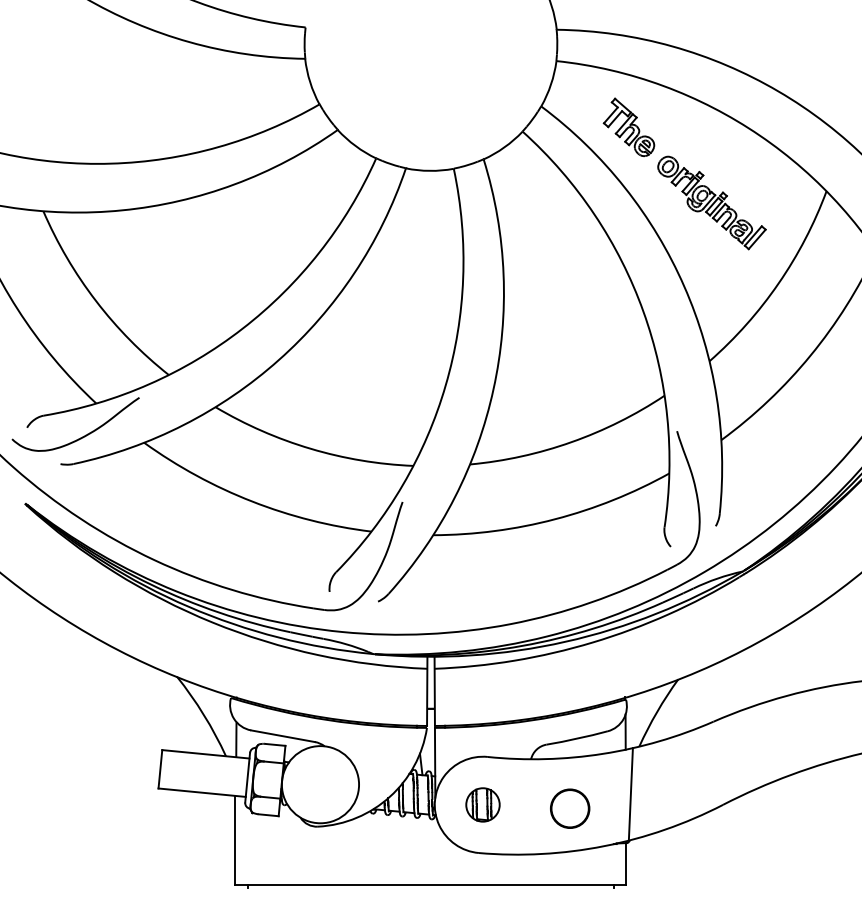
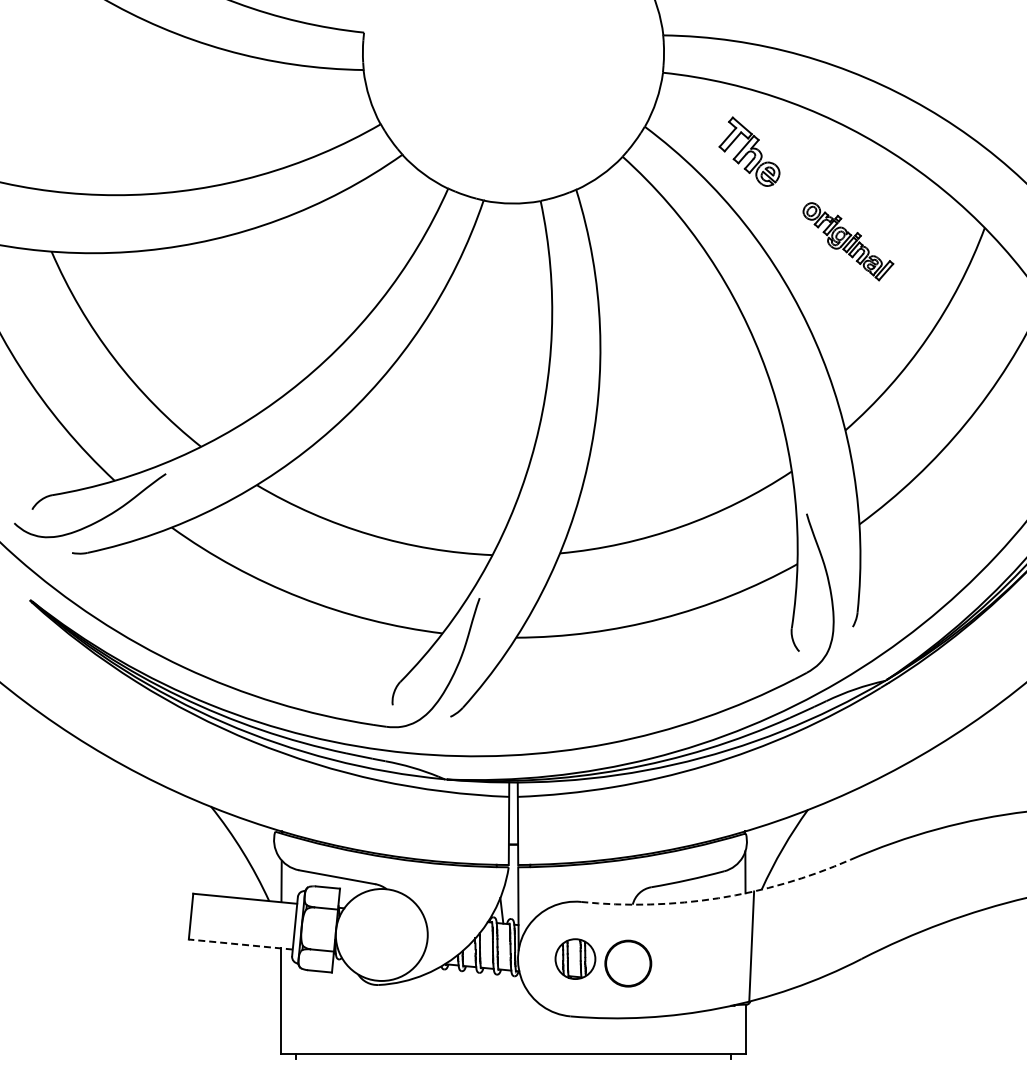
part: (712, 202) -> (848, 241), size x0.7
arc: (603, 754) -> (718, 898), solid -> dashed
line: (201, 792) -> (240, 944), solid -> dashed
part: (570, 808) -> (628, 963), moved

